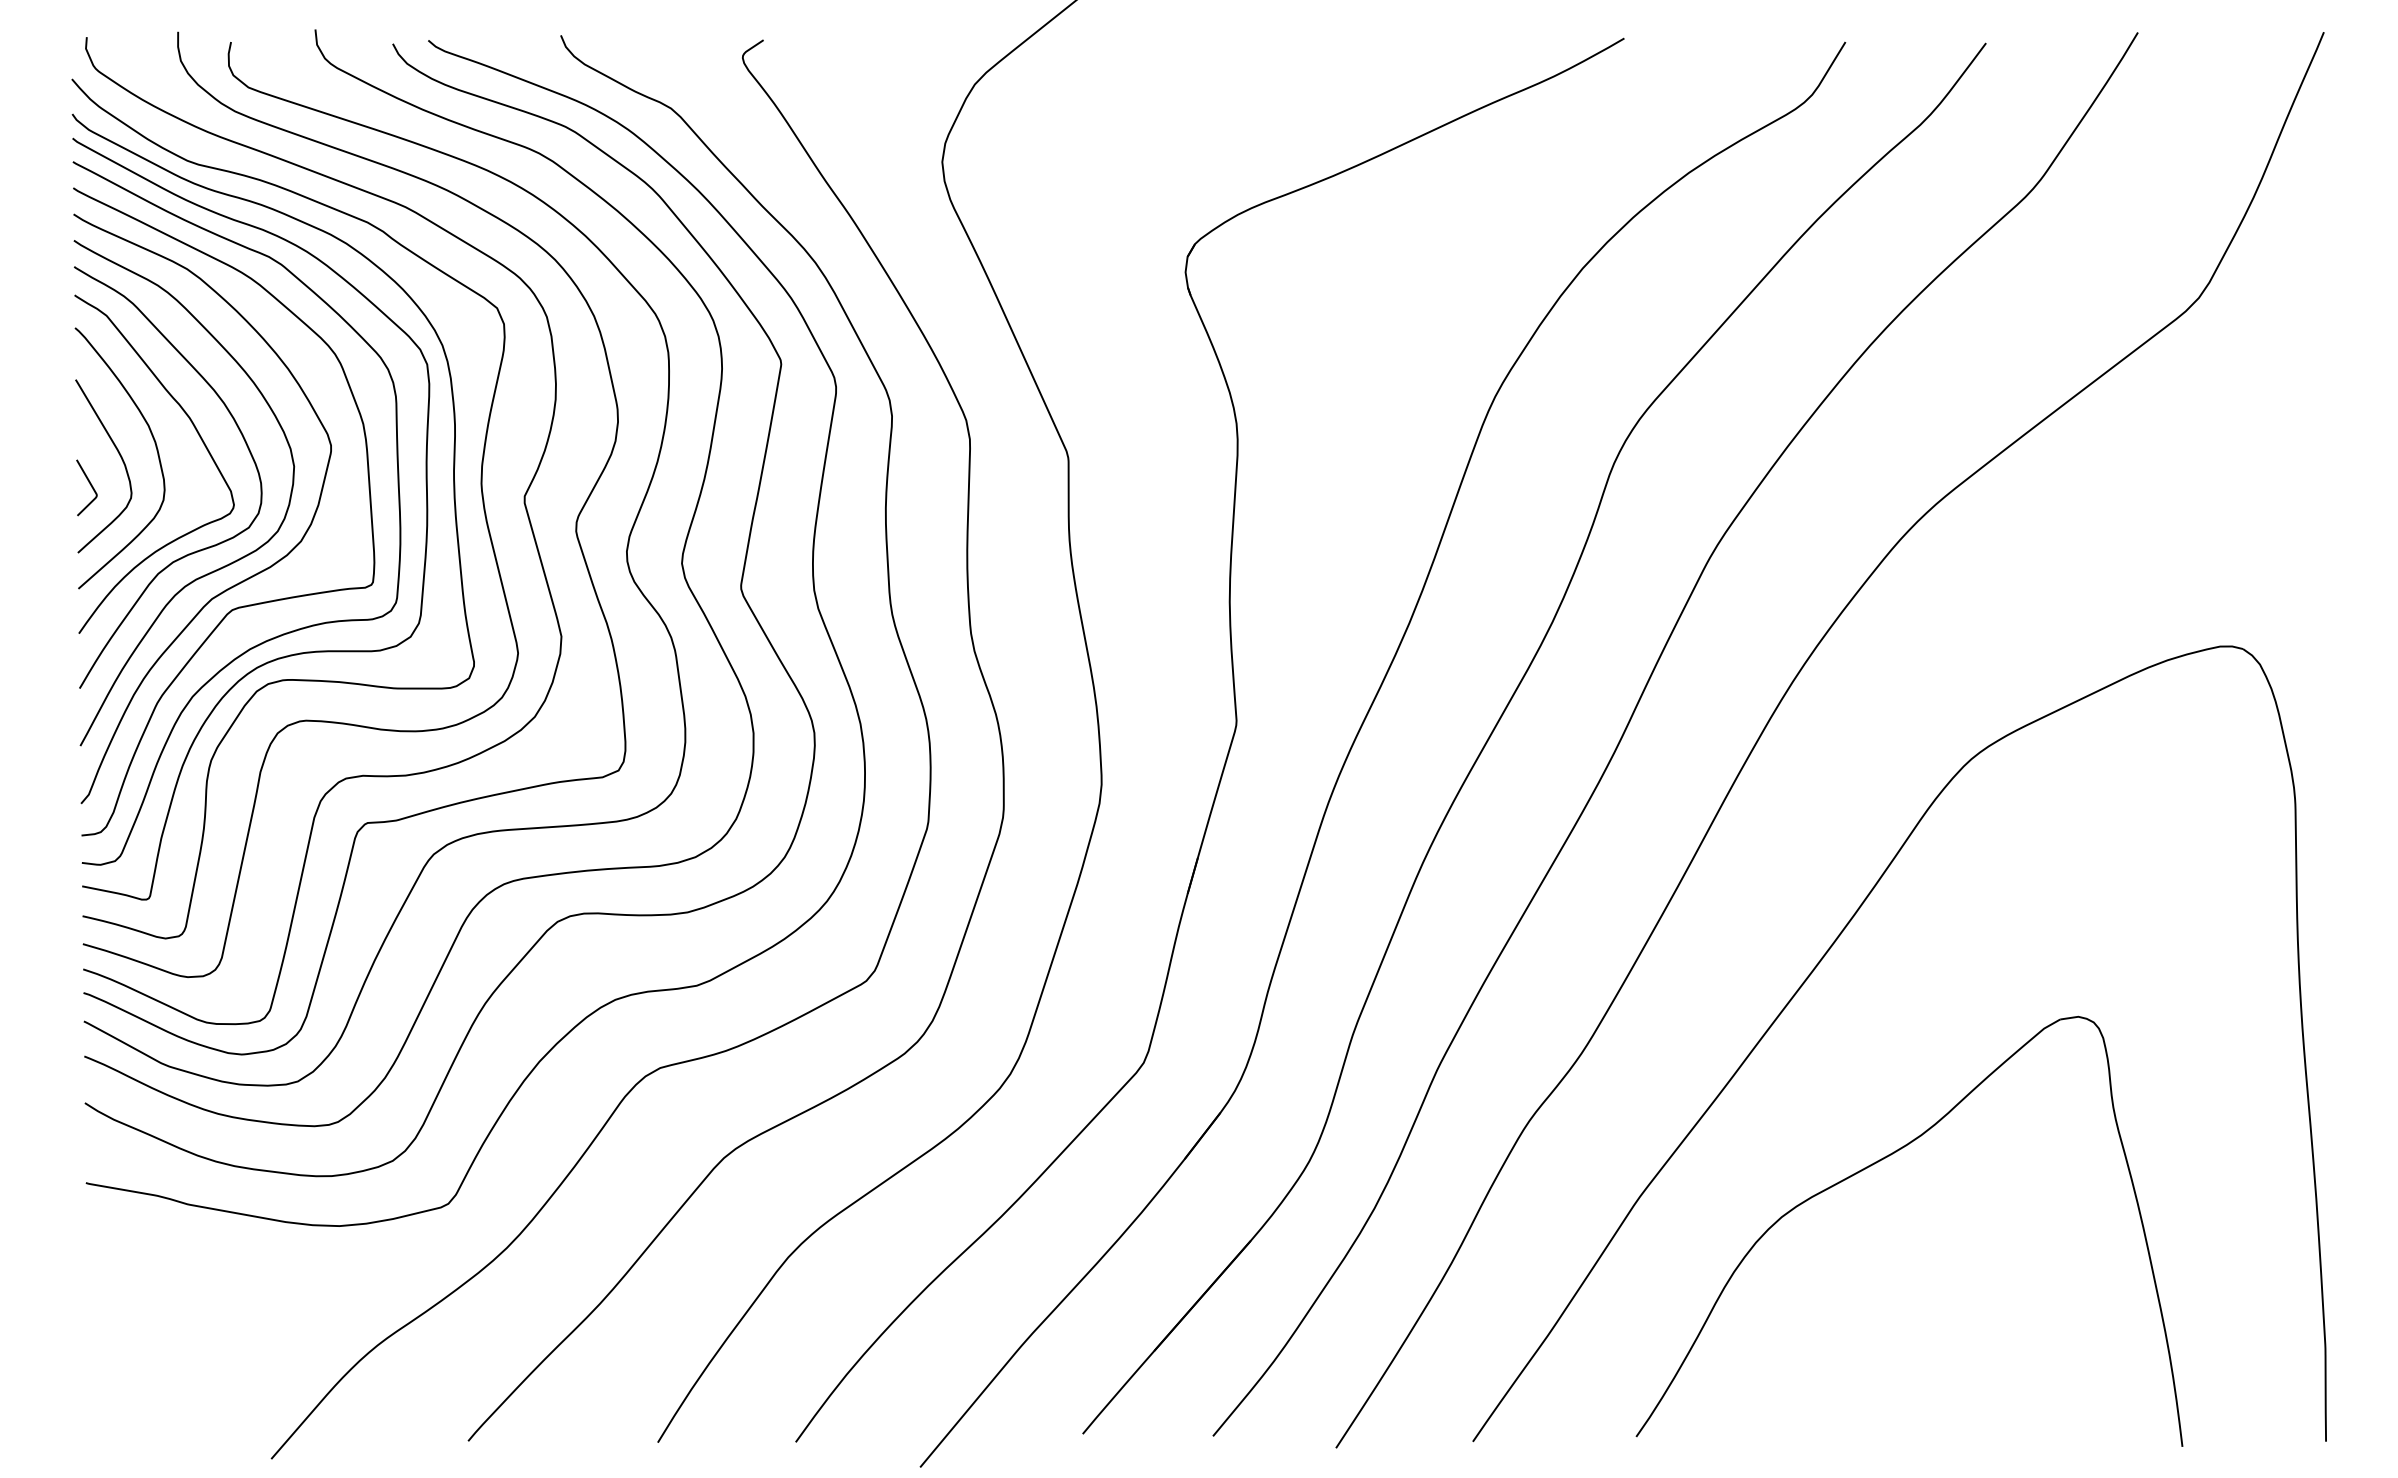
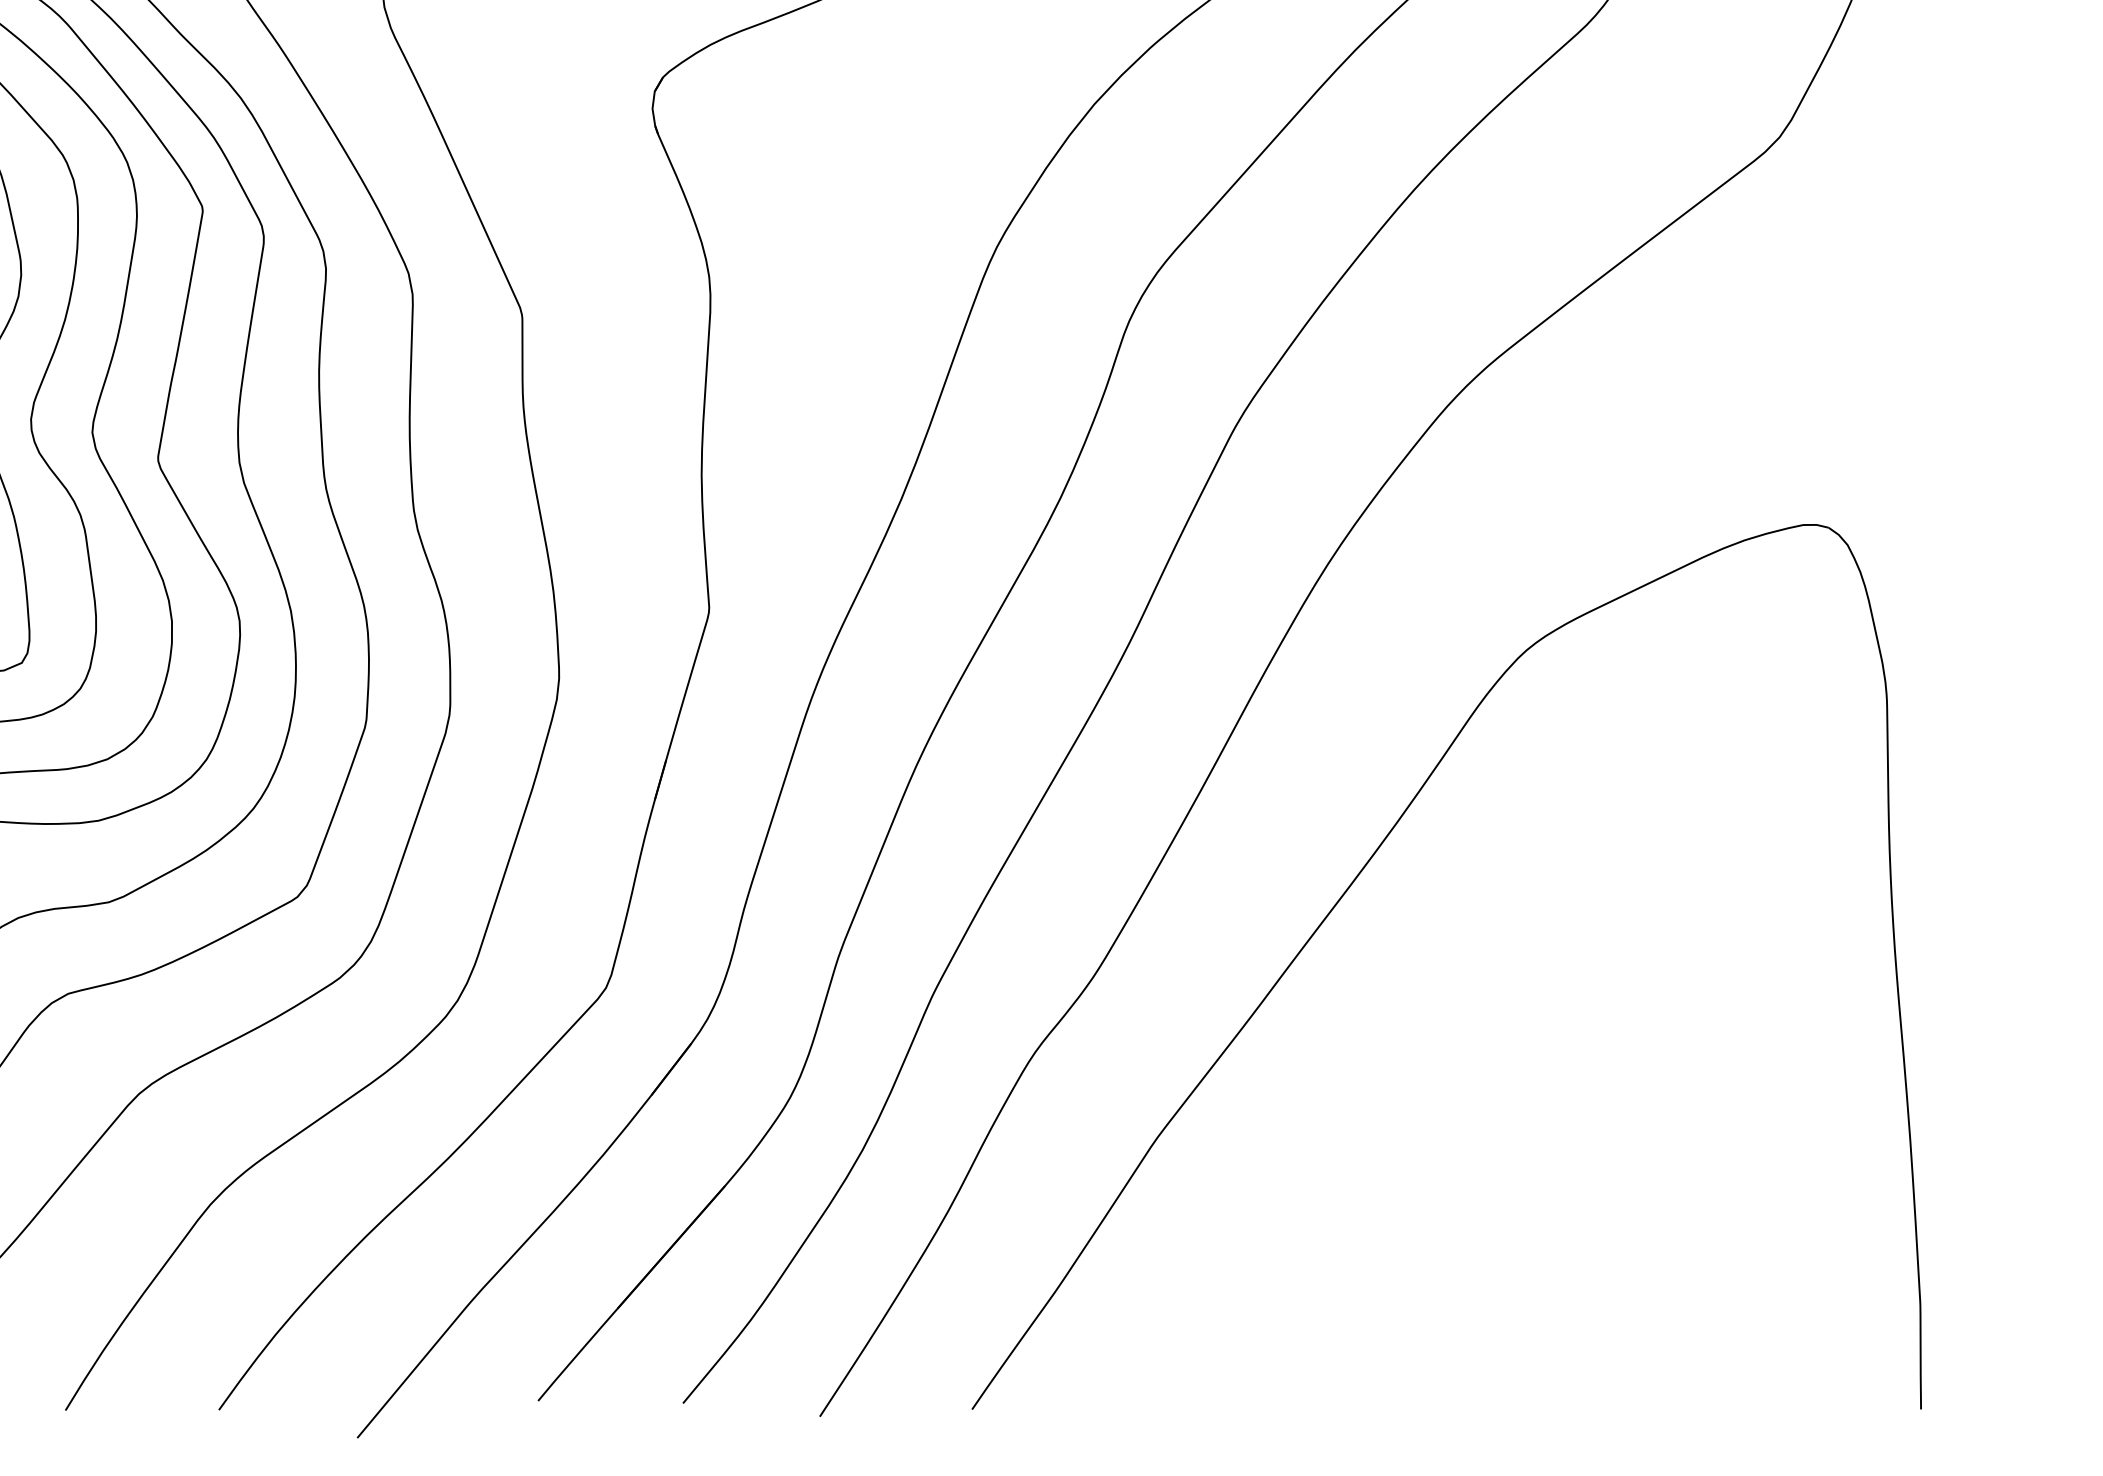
part: (1871, 1166) -> (1415, 1103), removed

